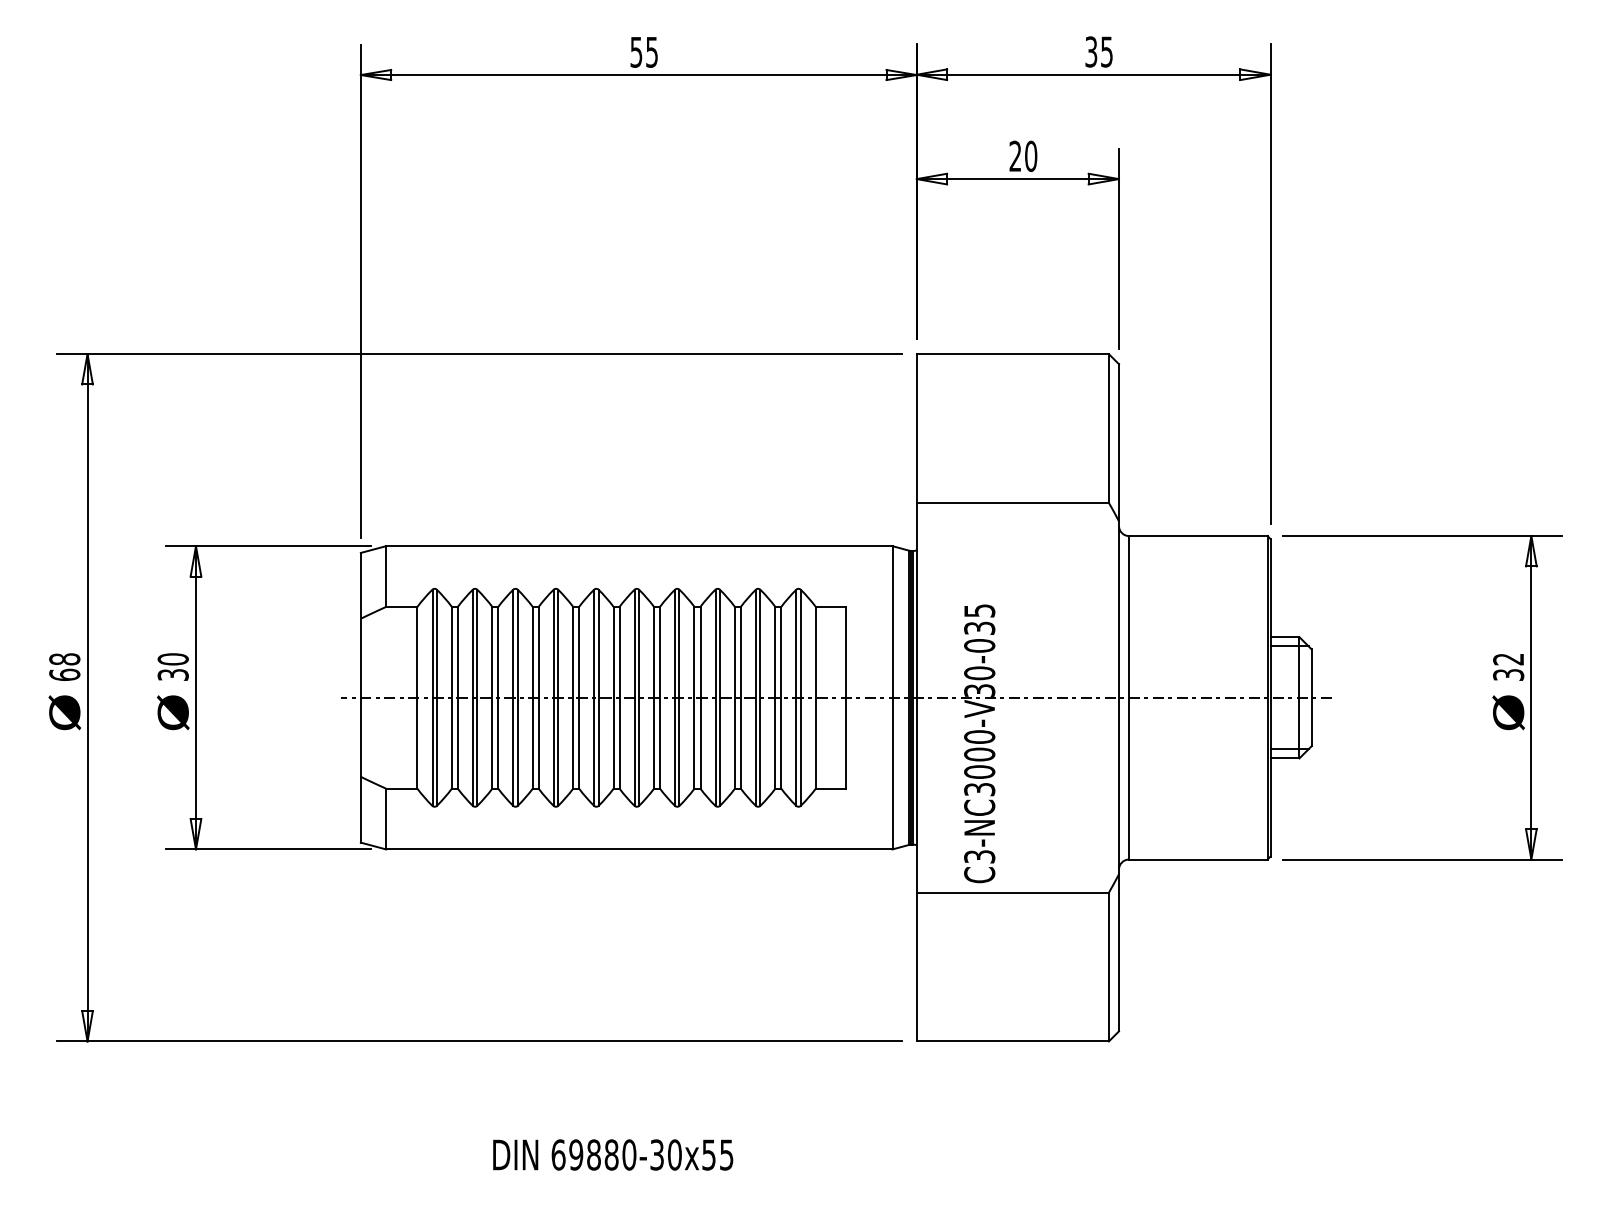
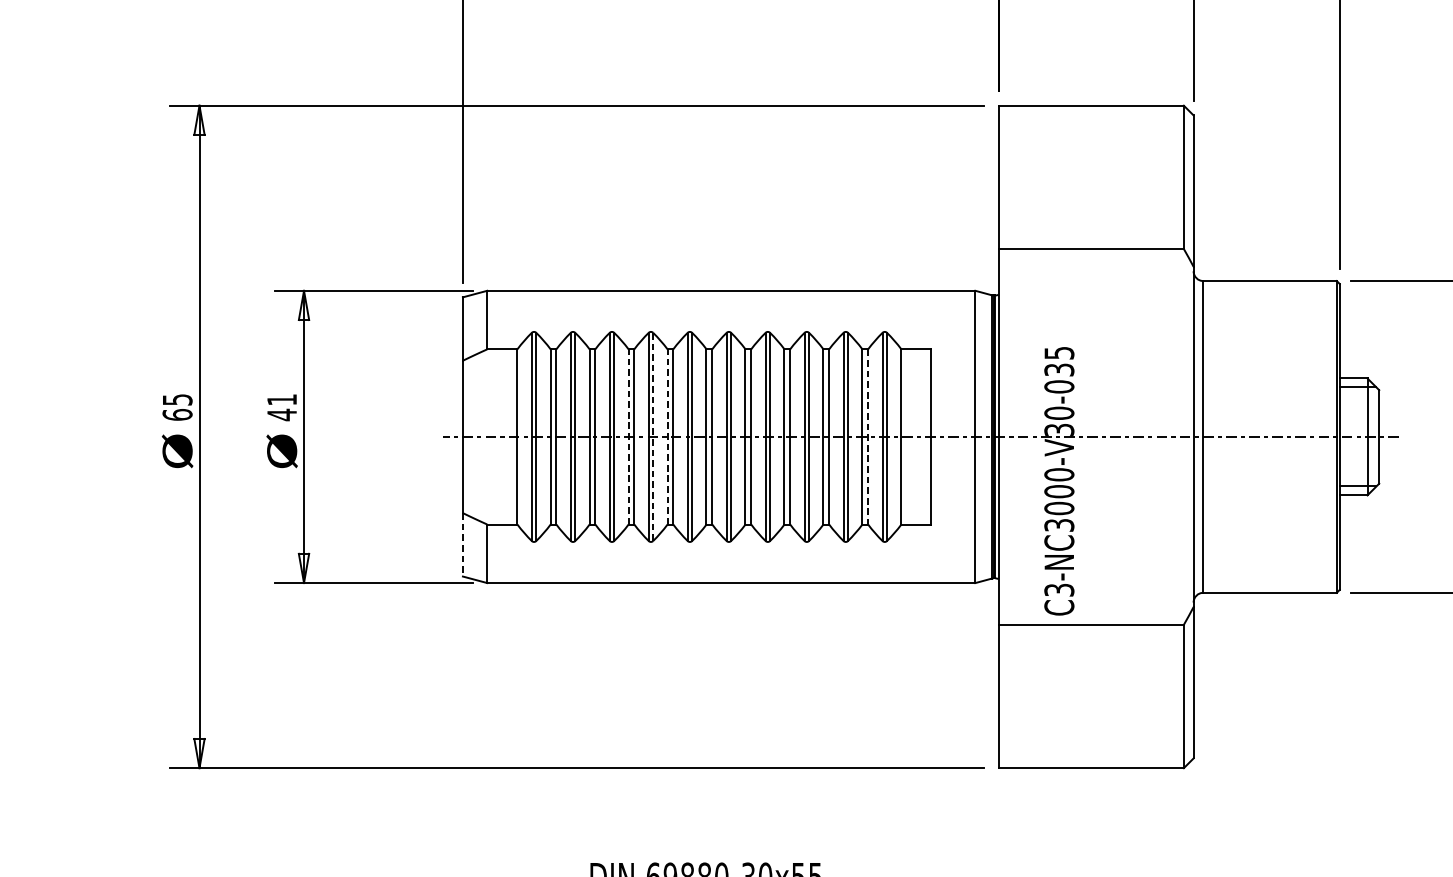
text: (64, 659) -> (177, 400), 68 -> 65
text: (172, 667) -> (281, 407), 30 -> 41
line: (532, 697) -> (628, 436), solid -> dashed
line: (558, 697) -> (653, 436), solid -> dashed
line: (573, 697) -> (667, 436), solid -> dashed
line: (781, 697) -> (868, 436), solid -> dashed
line: (360, 809) -> (462, 544), solid -> dashed

